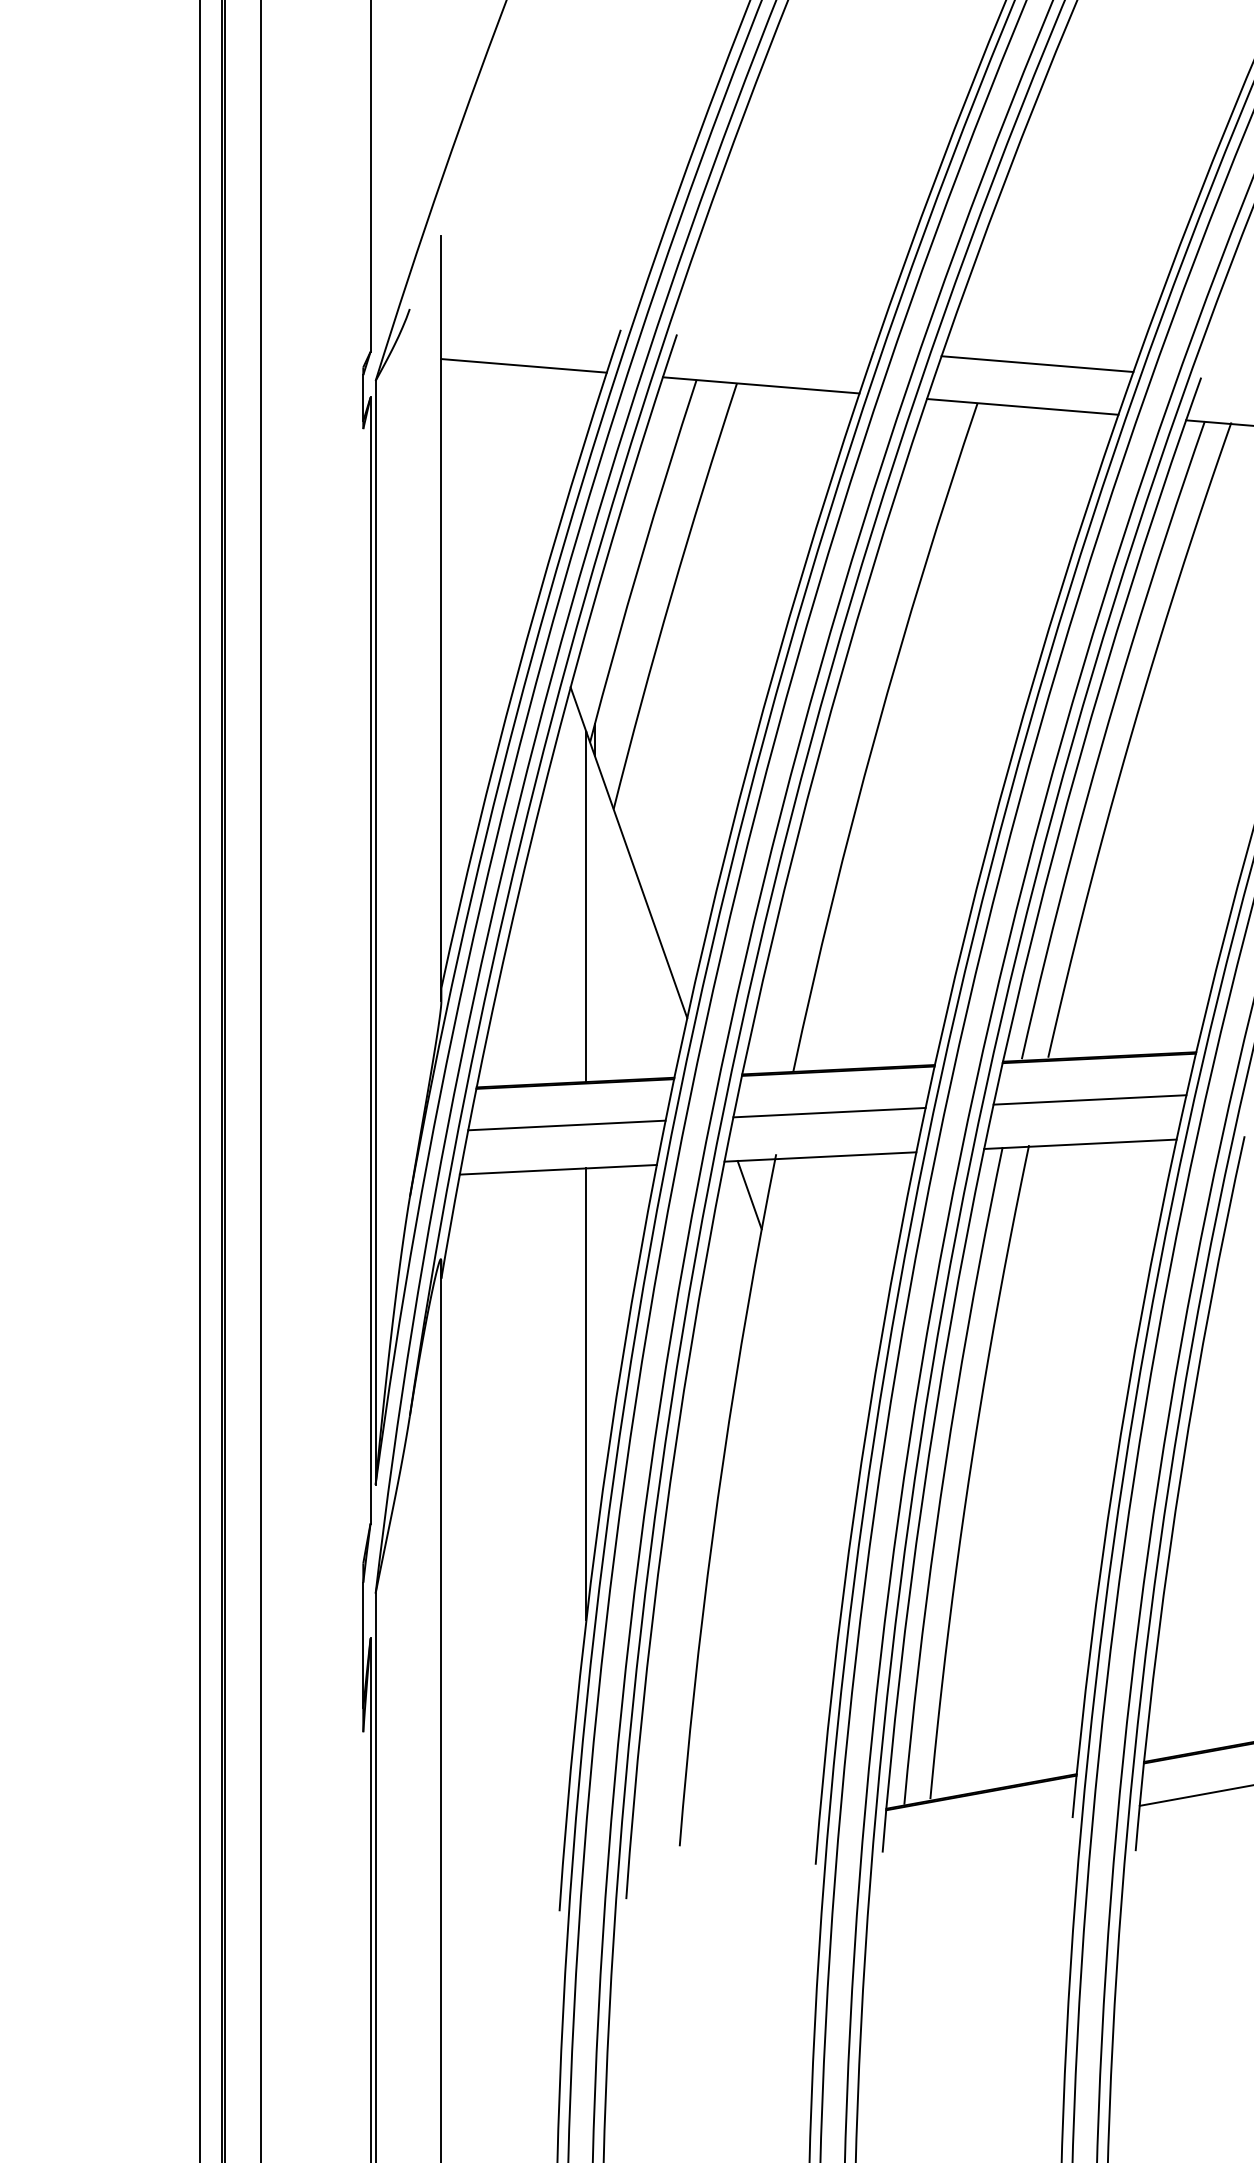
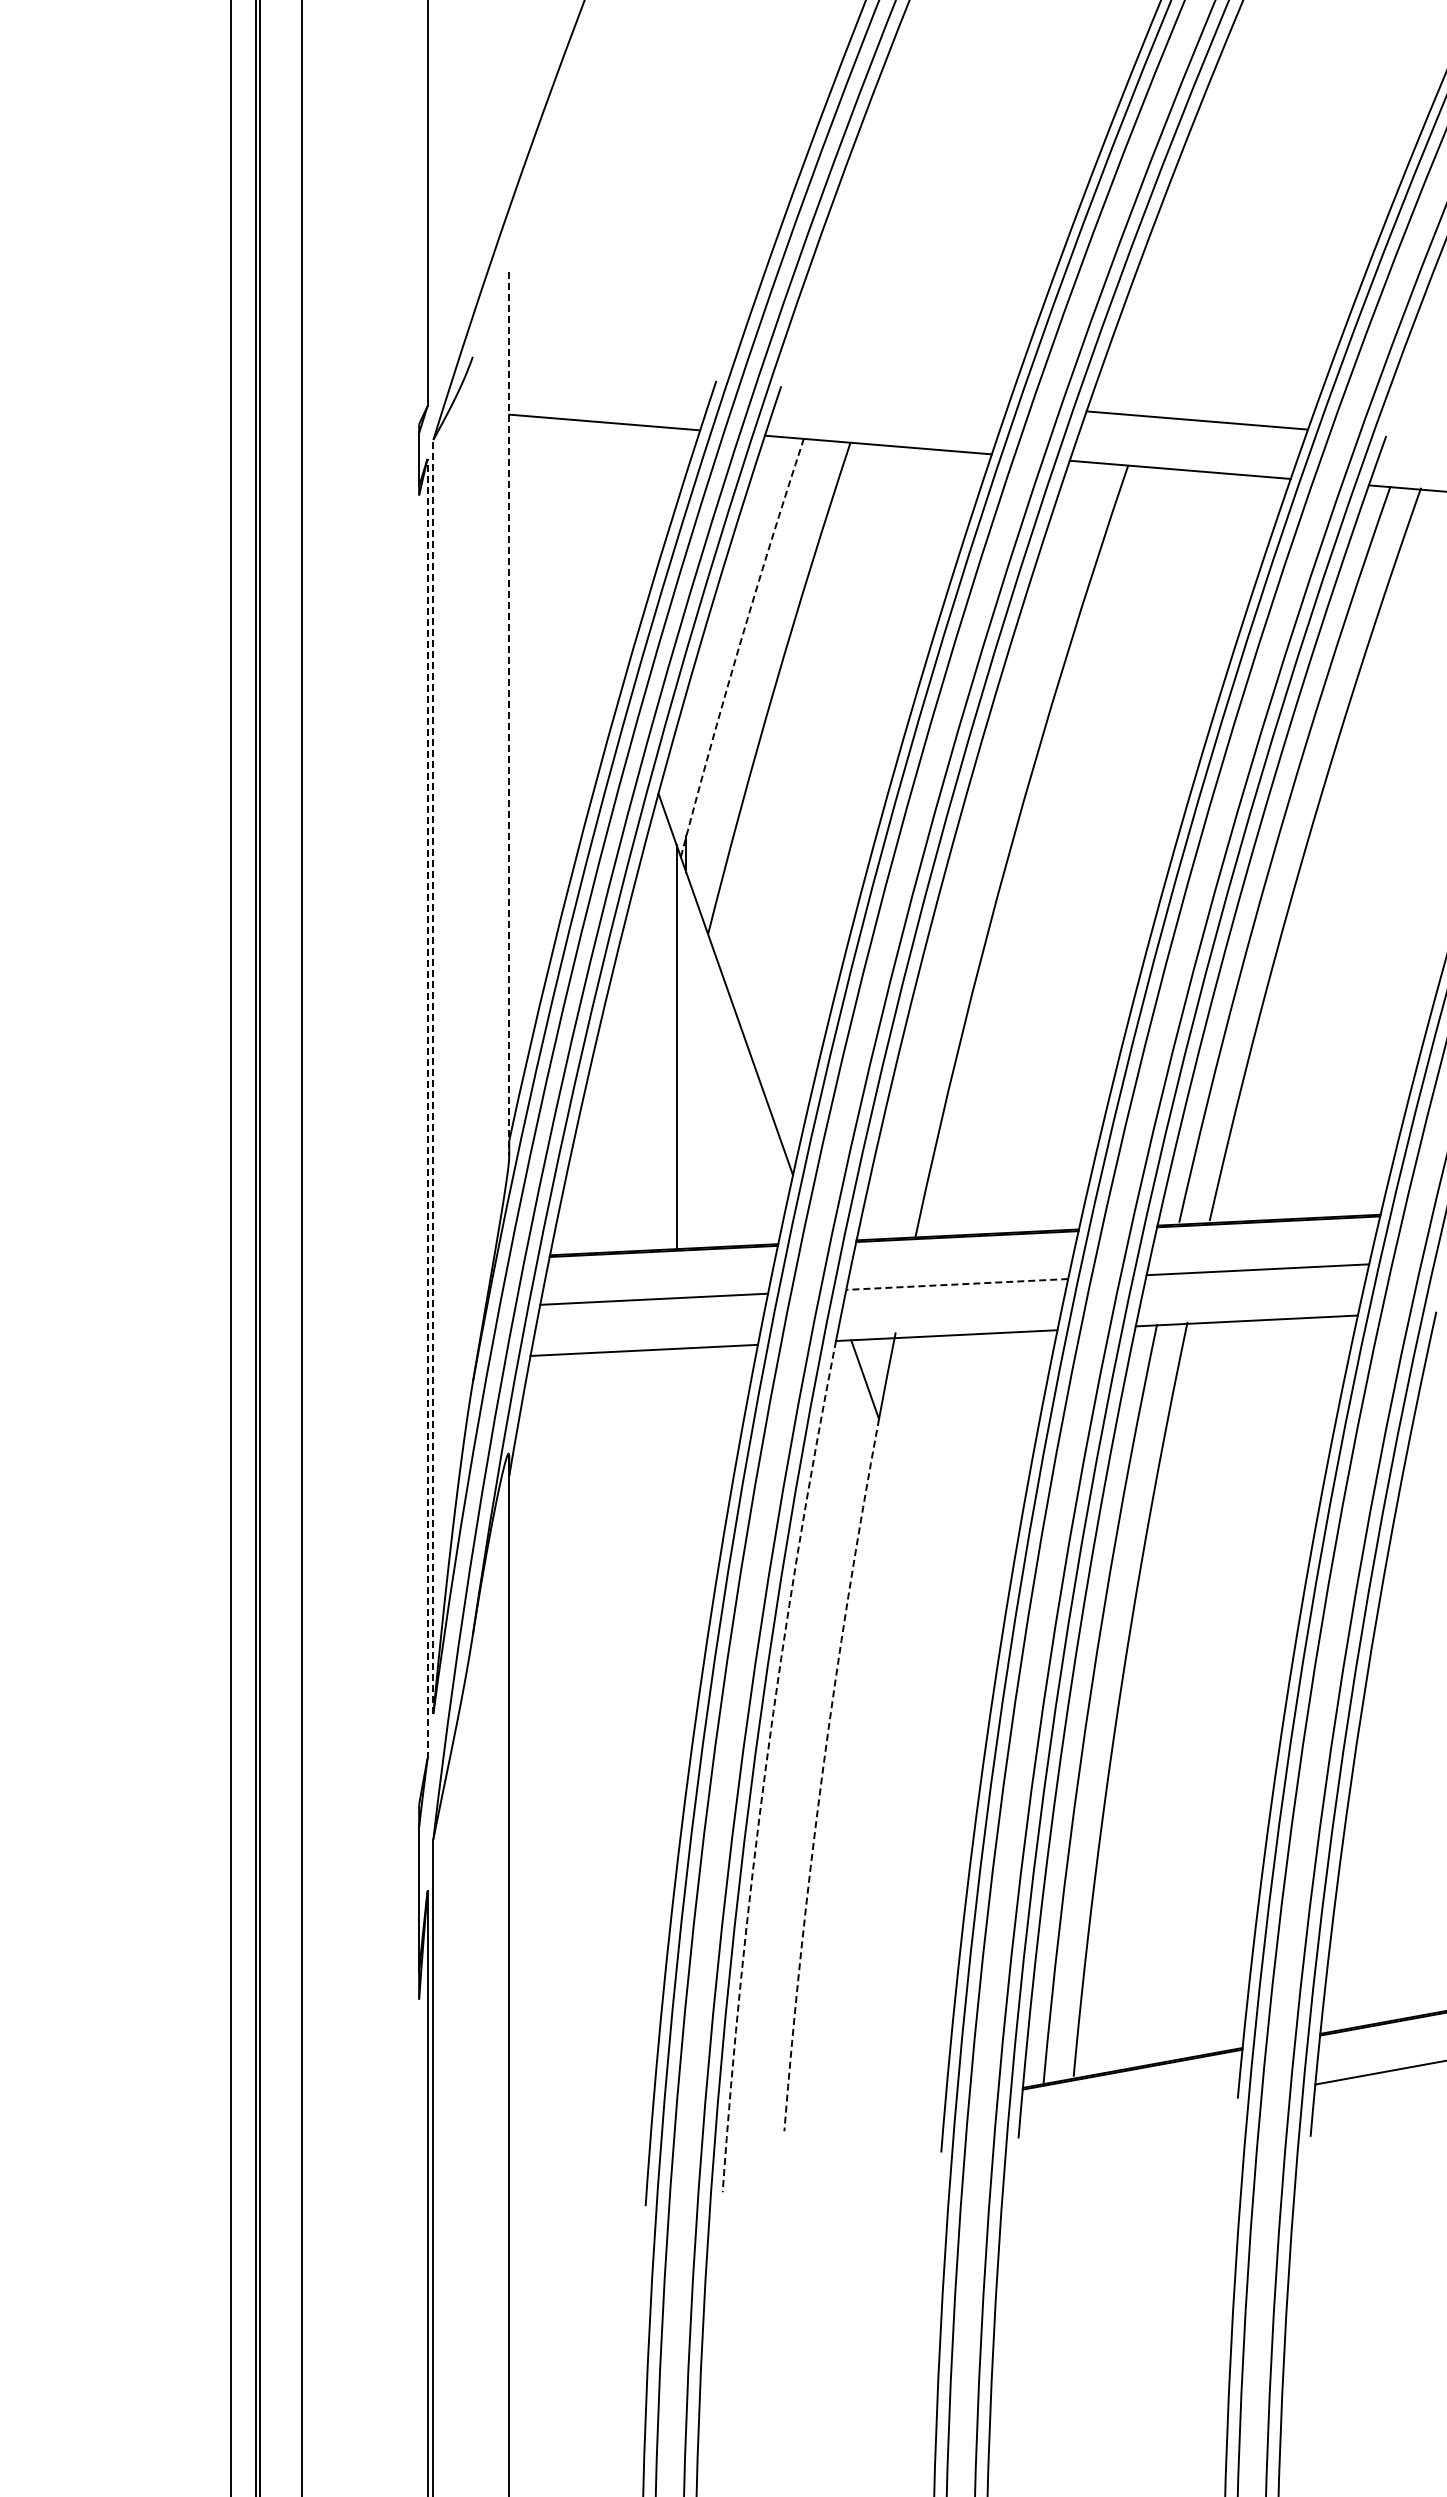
arc: (640, 559) -> (739, 646), solid -> dashed
line: (441, 618) -> (509, 714), solid -> dashed
line: (375, 932) -> (433, 1076), solid -> dashed
line: (370, 960) -> (427, 1108), solid -> dashed
line: (828, 1112) -> (956, 1284), solid -> dashed
line: (586, 1393) -> (676, 1608), removed
arc: (664, 1528) -> (766, 1764), solid -> dashed
arc: (712, 1536) -> (822, 1773), solid -> dashed

